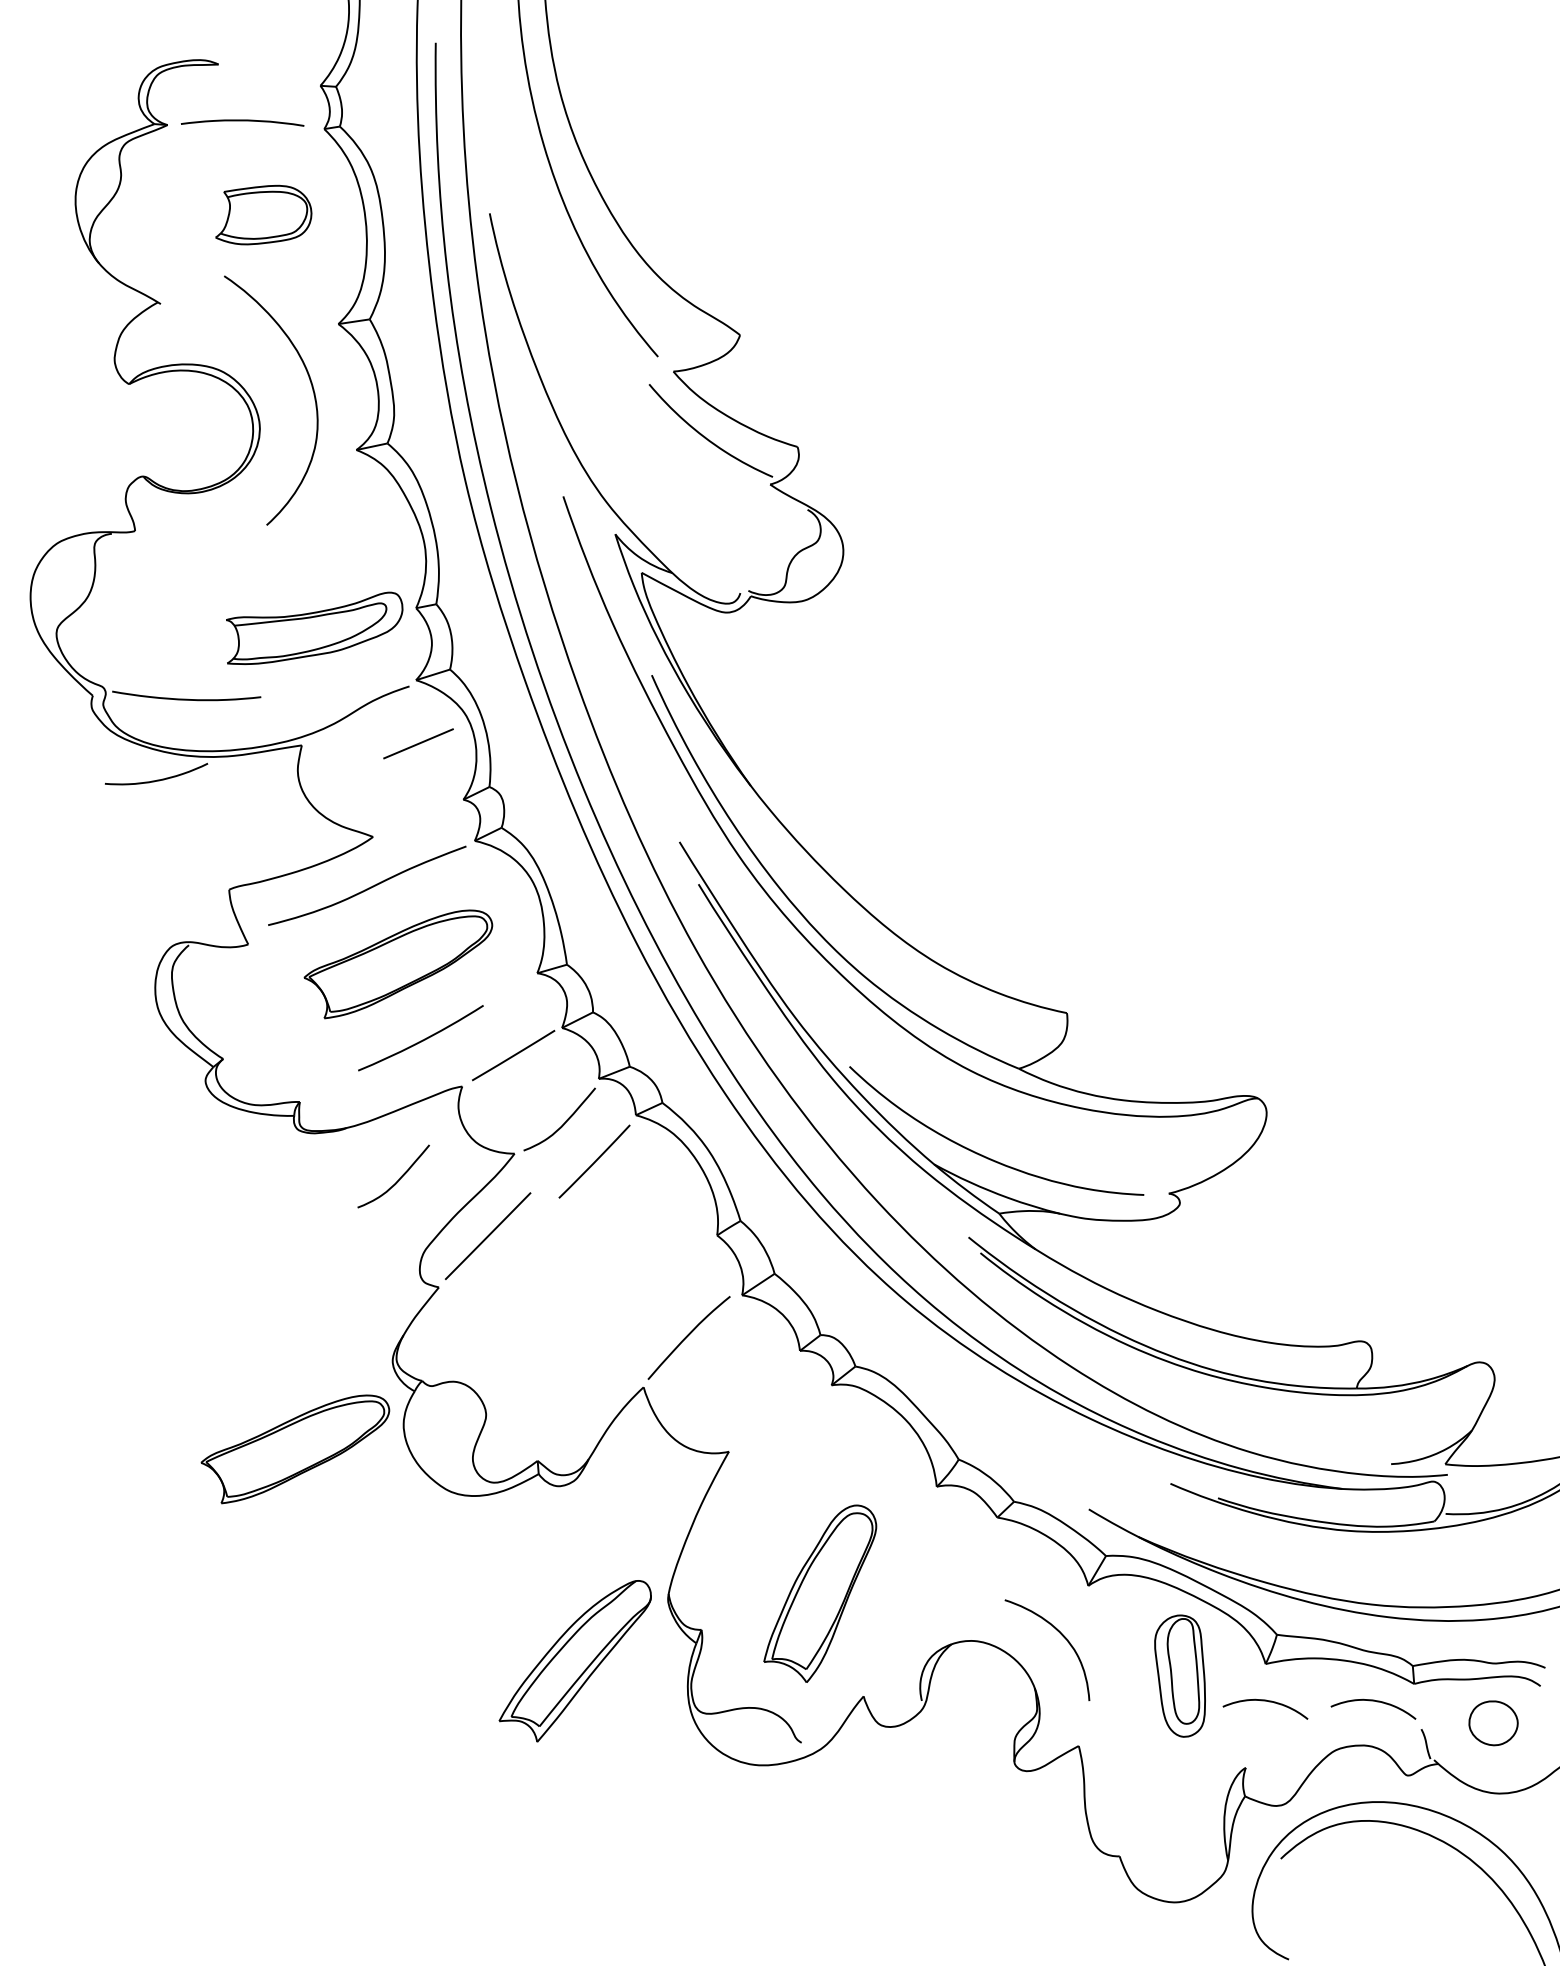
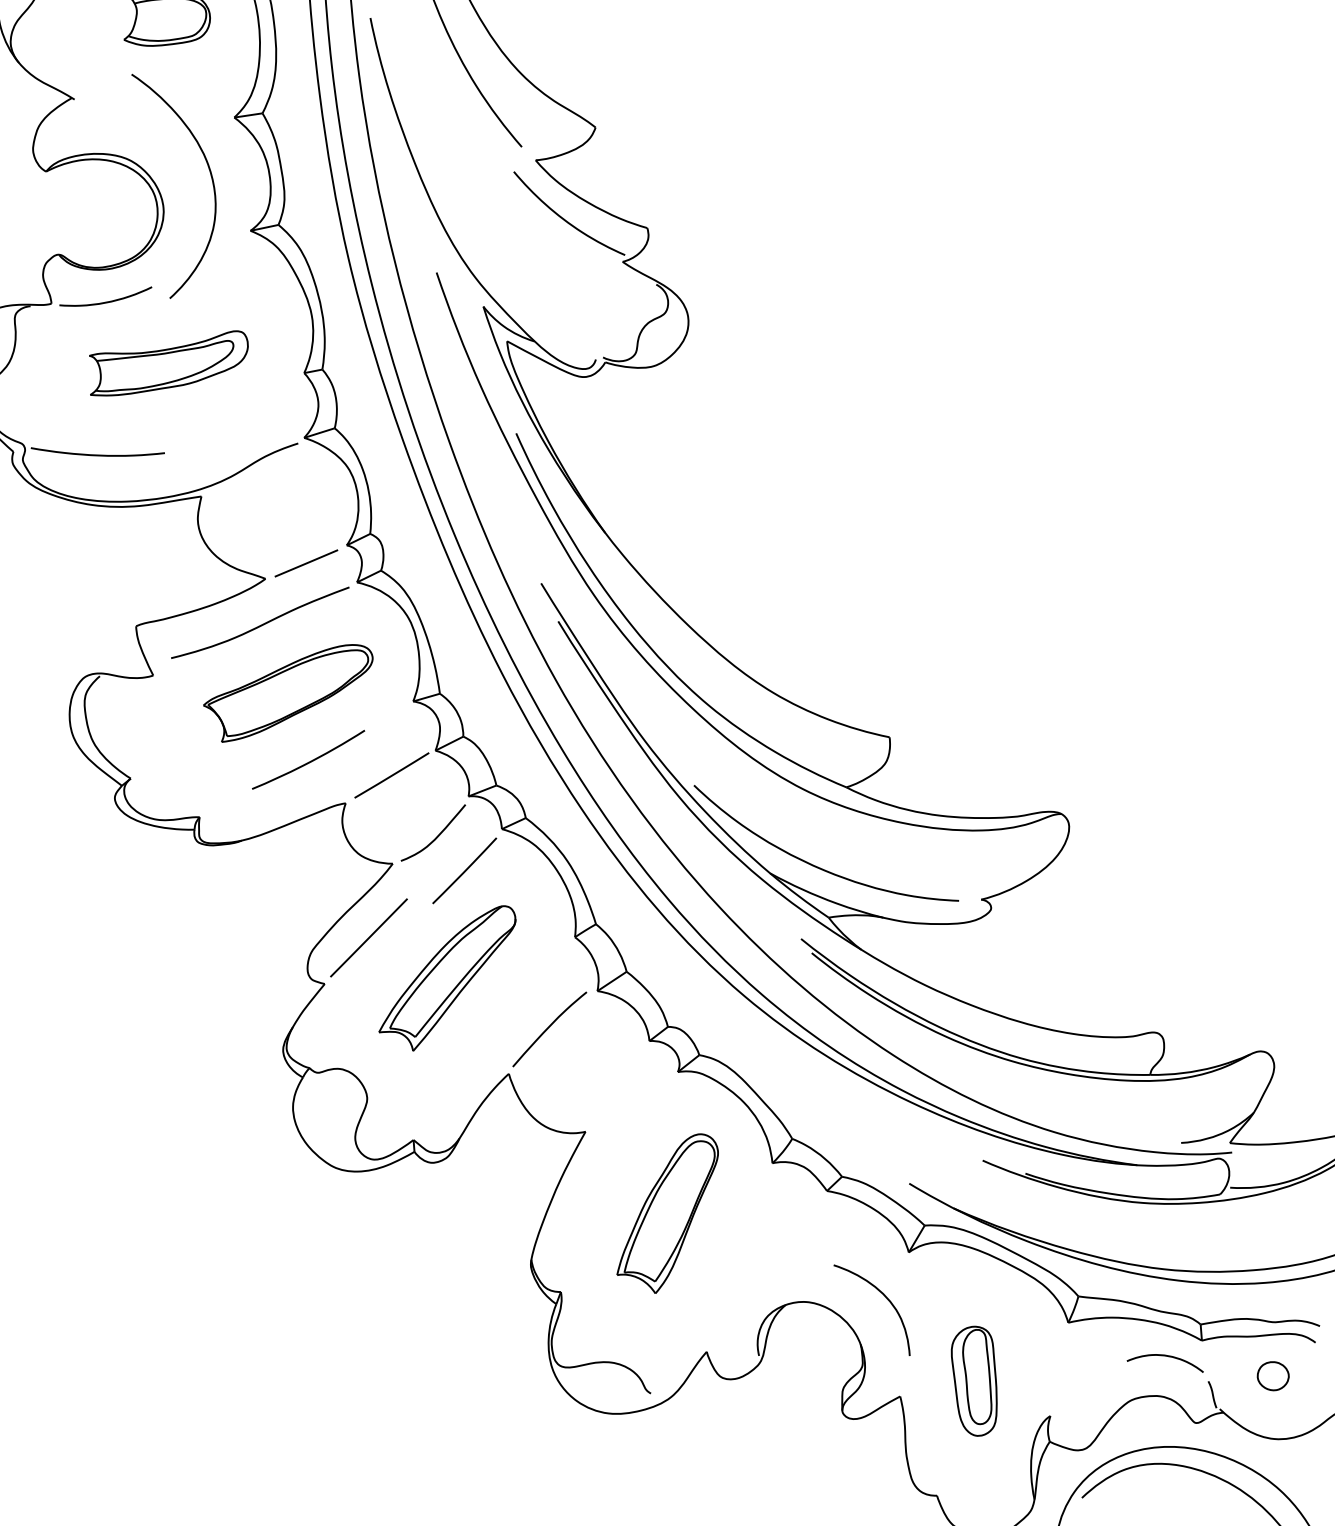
part: (314, 627) -> (168, 362), moved
line: (418, 743) -> (306, 563), moved
curve: (157, 779) -> (106, 301), moved
curve: (397, 1180) -> (287, 887), removed
part: (295, 1449) -> (195, 1129), removed
part: (820, 1593) -> (667, 1213), moved
part: (574, 1661) -> (446, 978), moved
part: (1179, 1675) -> (973, 1380), moved
curve: (1265, 1701) -> (1068, 1356), removed
part: (1493, 1723) -> (1273, 1376), size x0.71

